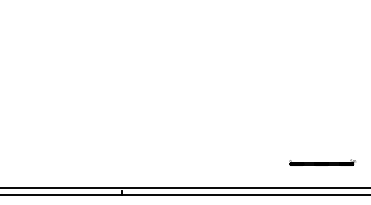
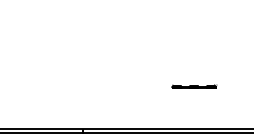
line: (322, 163) -> (194, 86), moved

